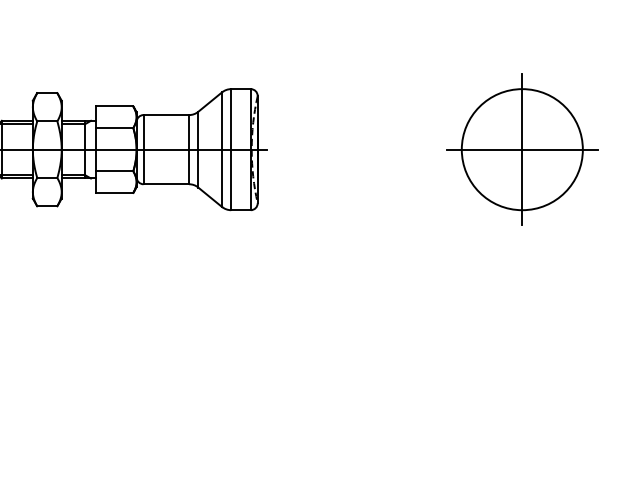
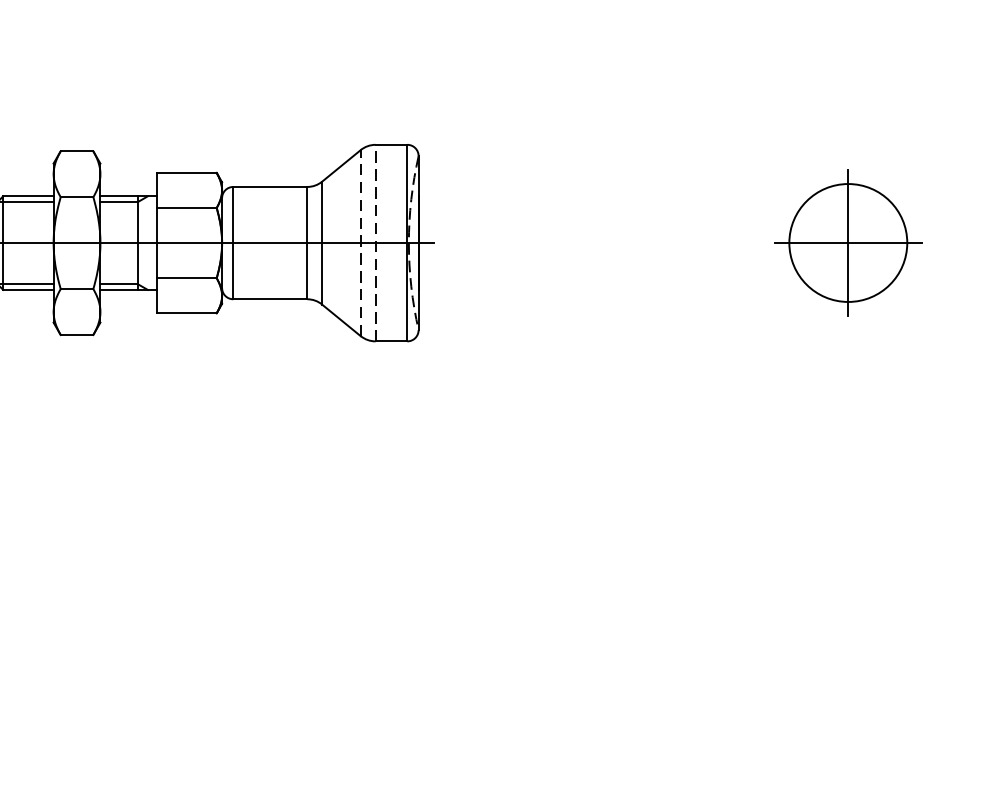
line: (222, 149) -> (361, 242), solid -> dashed
line: (231, 149) -> (376, 242), solid -> dashed
part: (522, 149) -> (848, 242), size x0.6

